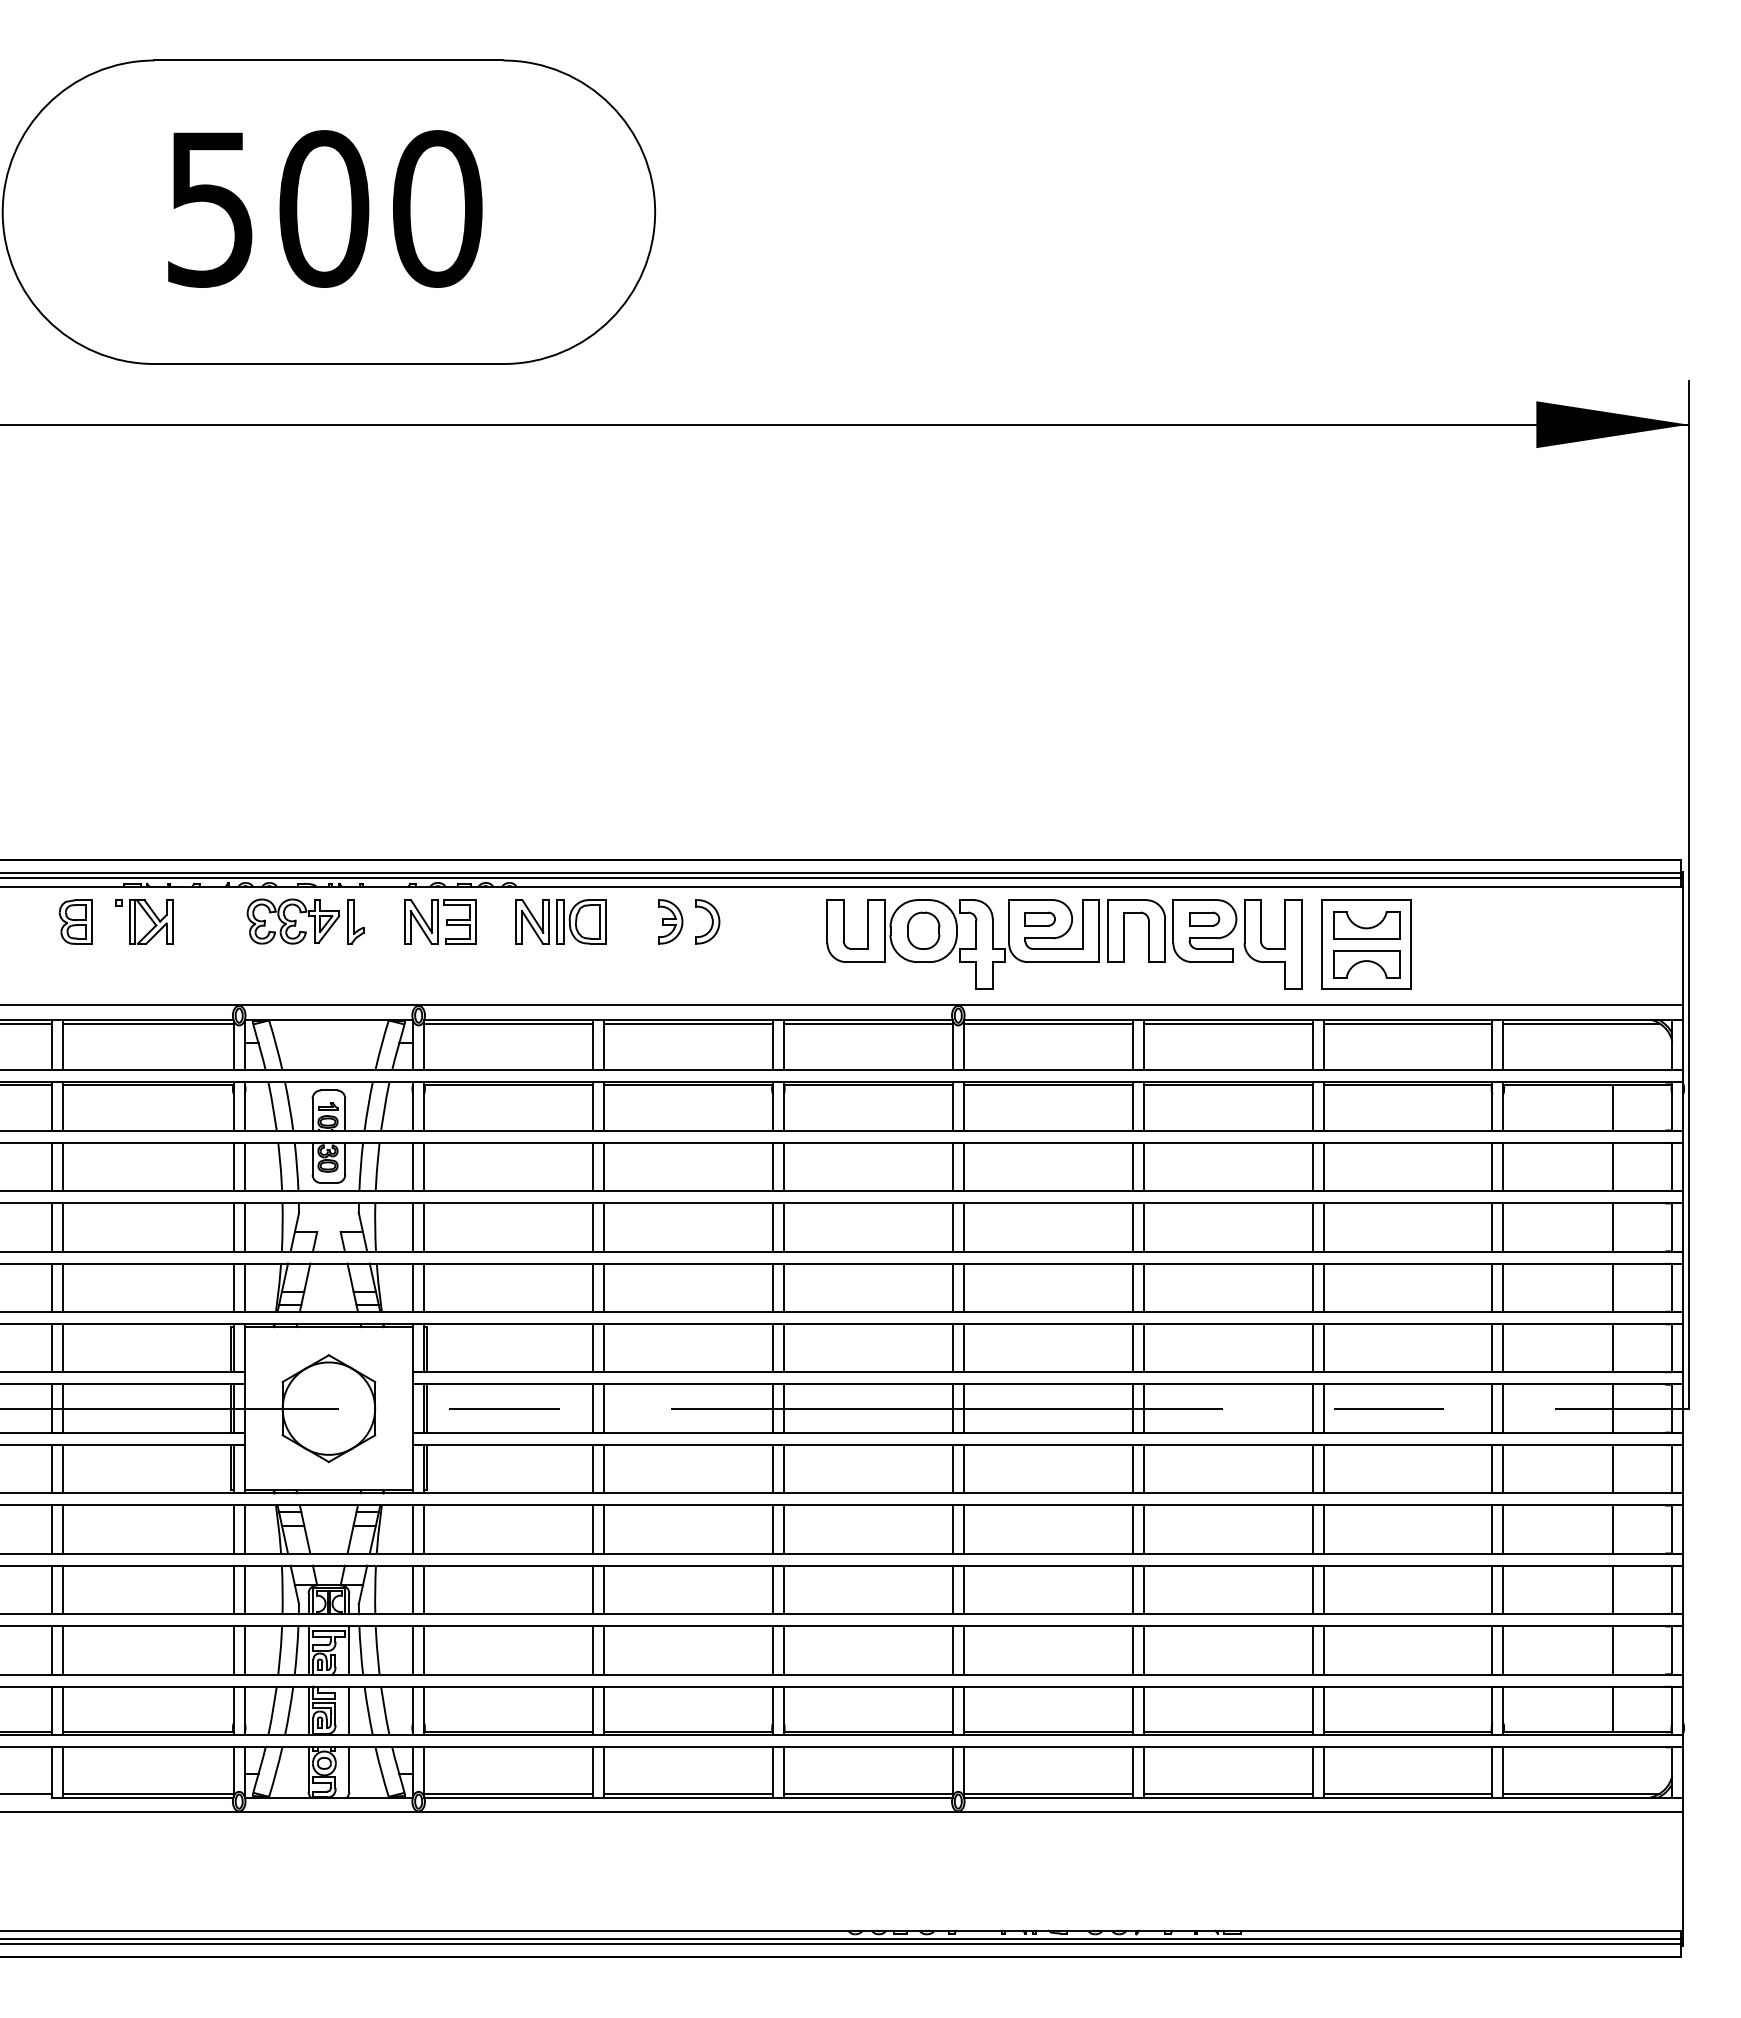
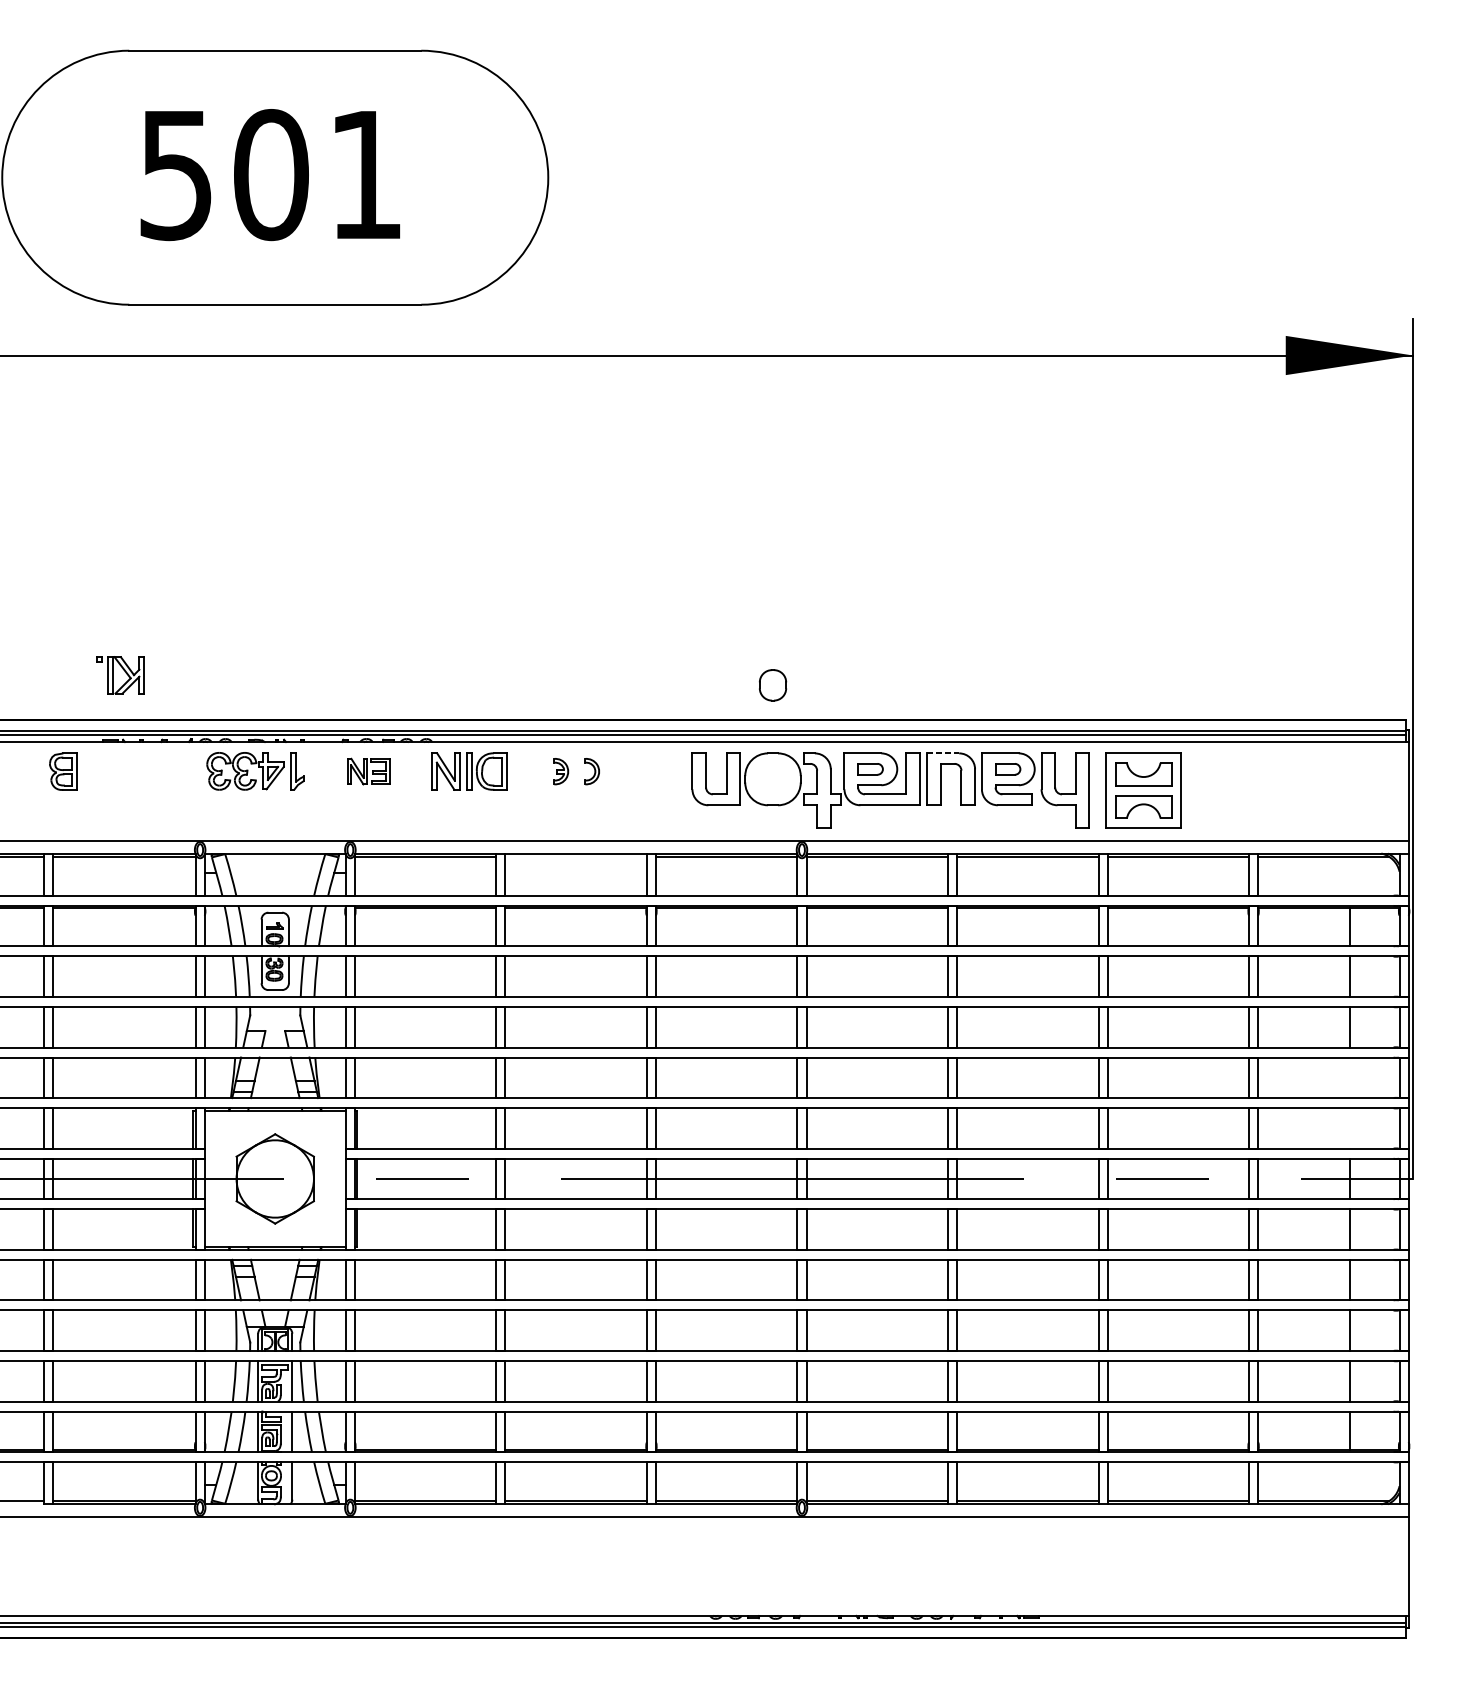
text: (437, 208) -> (366, 174), 500 -> 501
line: (1127, 900) -> (943, 753), solid -> dashed
part: (144, 921) -> (120, 675), moved
part: (440, 921) -> (368, 771), size x0.7
part: (670, 921) -> (561, 771), size x0.7
part: (707, 921) -> (592, 771), size x0.7
part: (923, 930) -> (772, 685), moved
line: (687, 1023) -> (575, 856), removed
line: (1612, 1287) -> (1349, 1077), removed
line: (1612, 1347) -> (1349, 1127), removed

